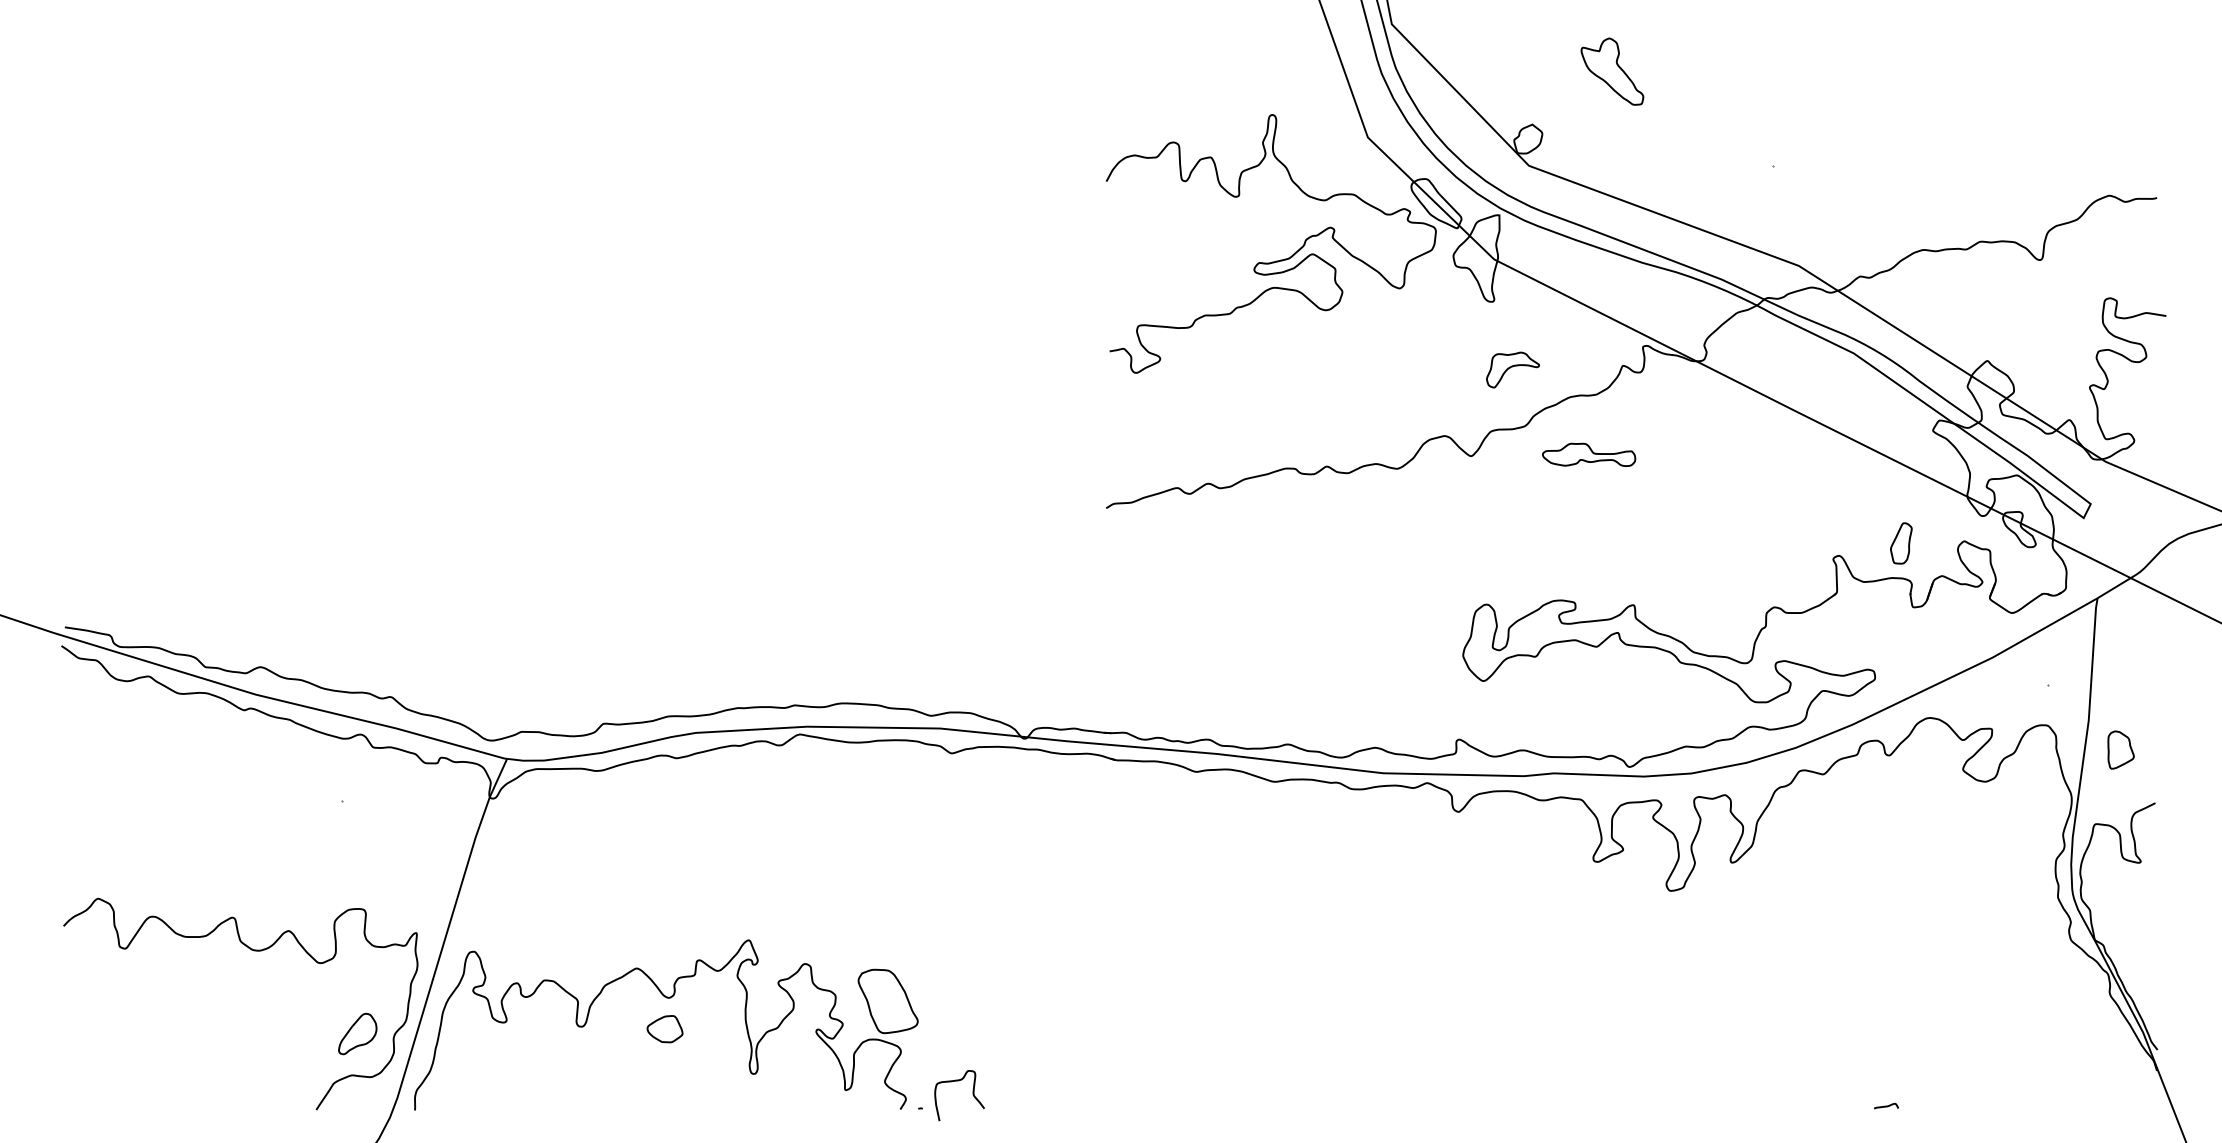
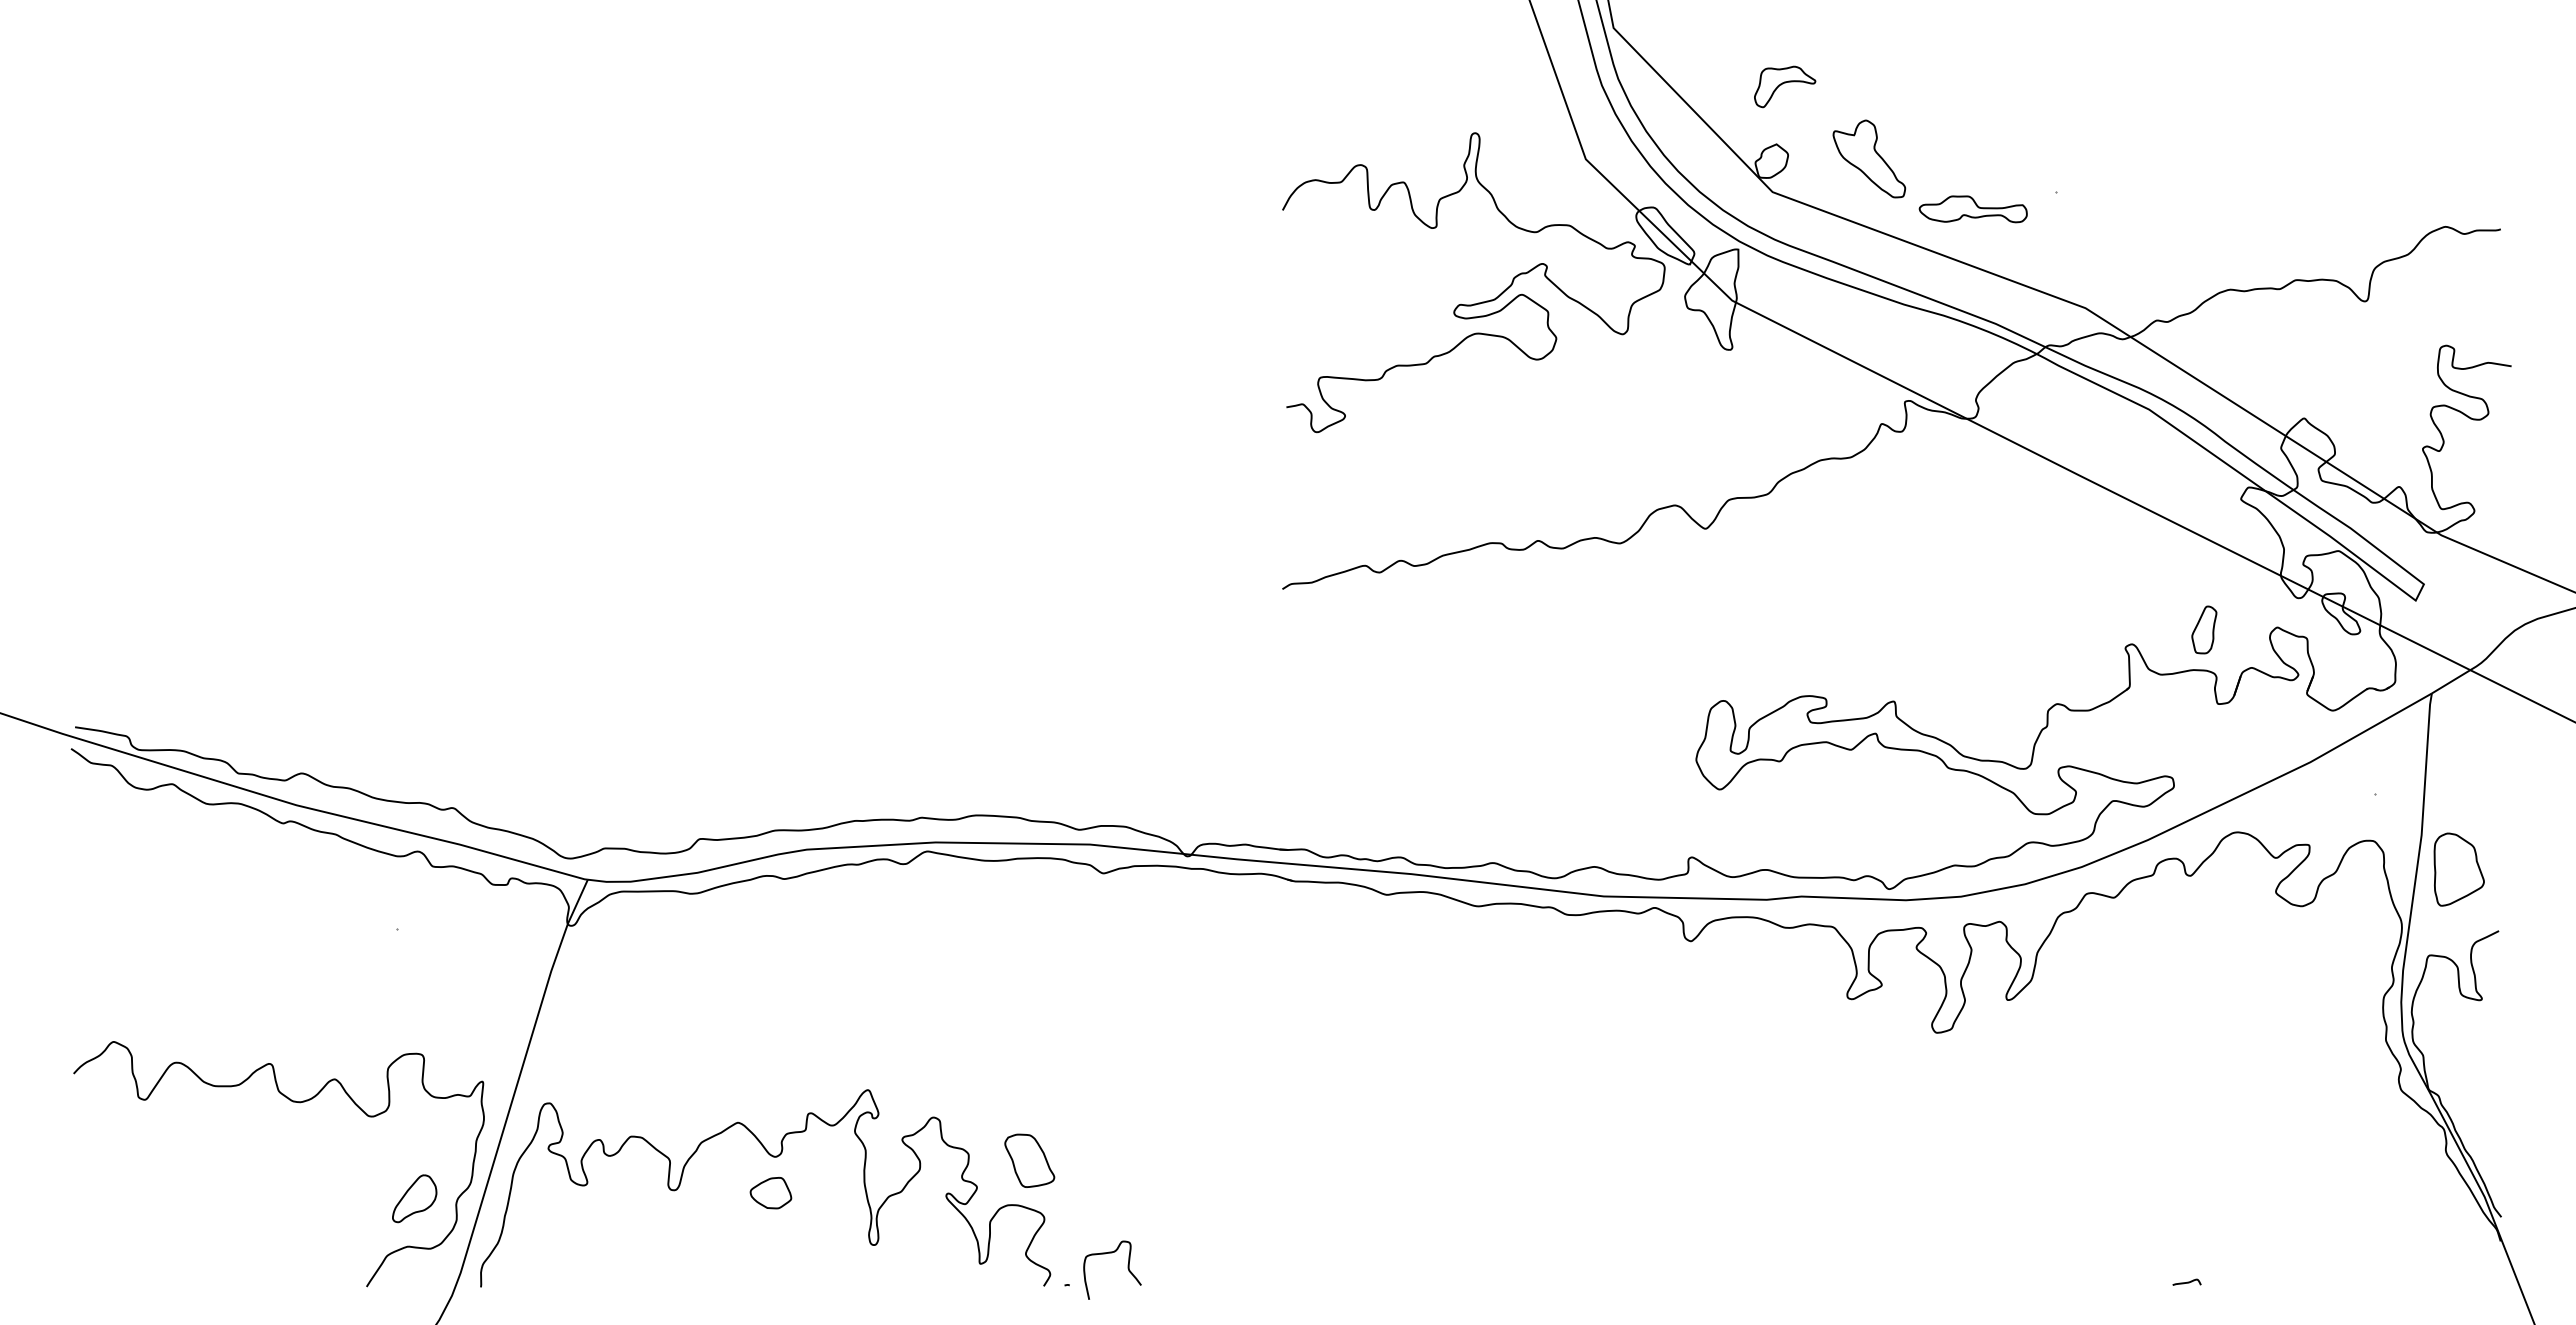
part: (1612, 71) -> (1869, 158), moved
part: (1513, 369) -> (1785, 86), moved
part: (1588, 455) -> (1972, 209), moved
part: (2120, 750) -> (2458, 869), size x1.67
part: (888, 1001) -> (1029, 1160), size x0.71

